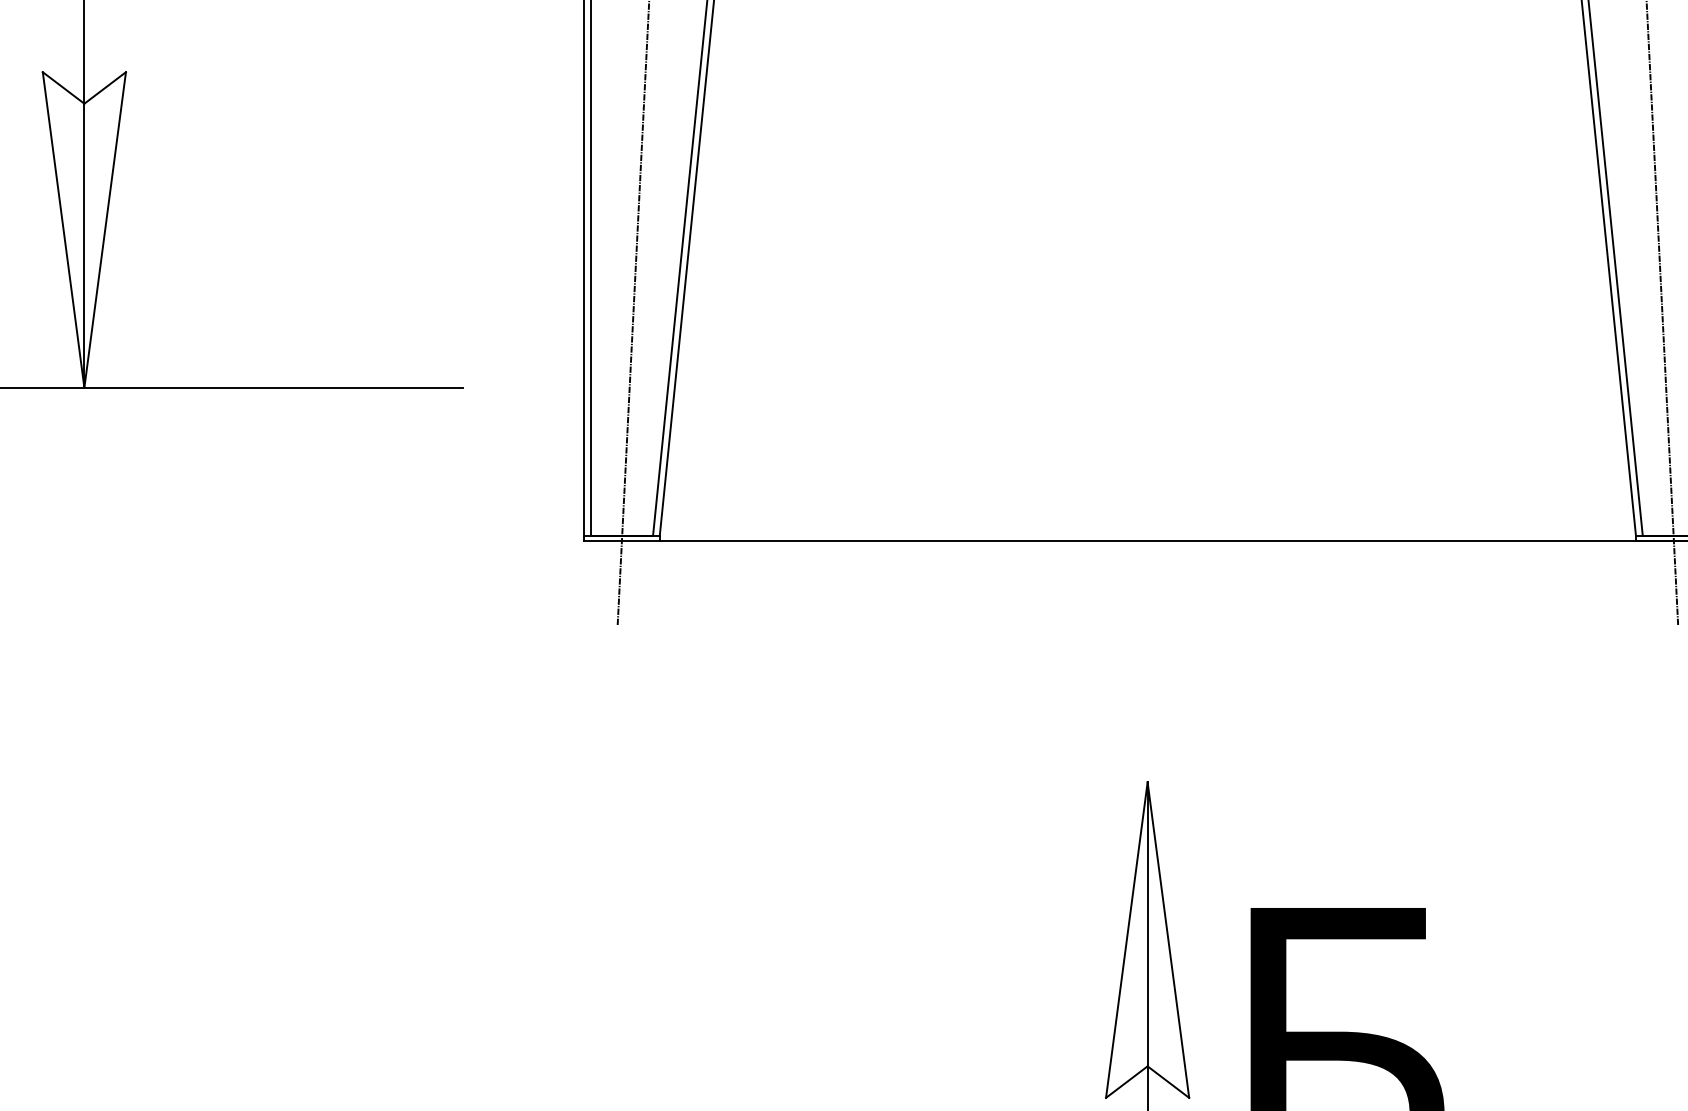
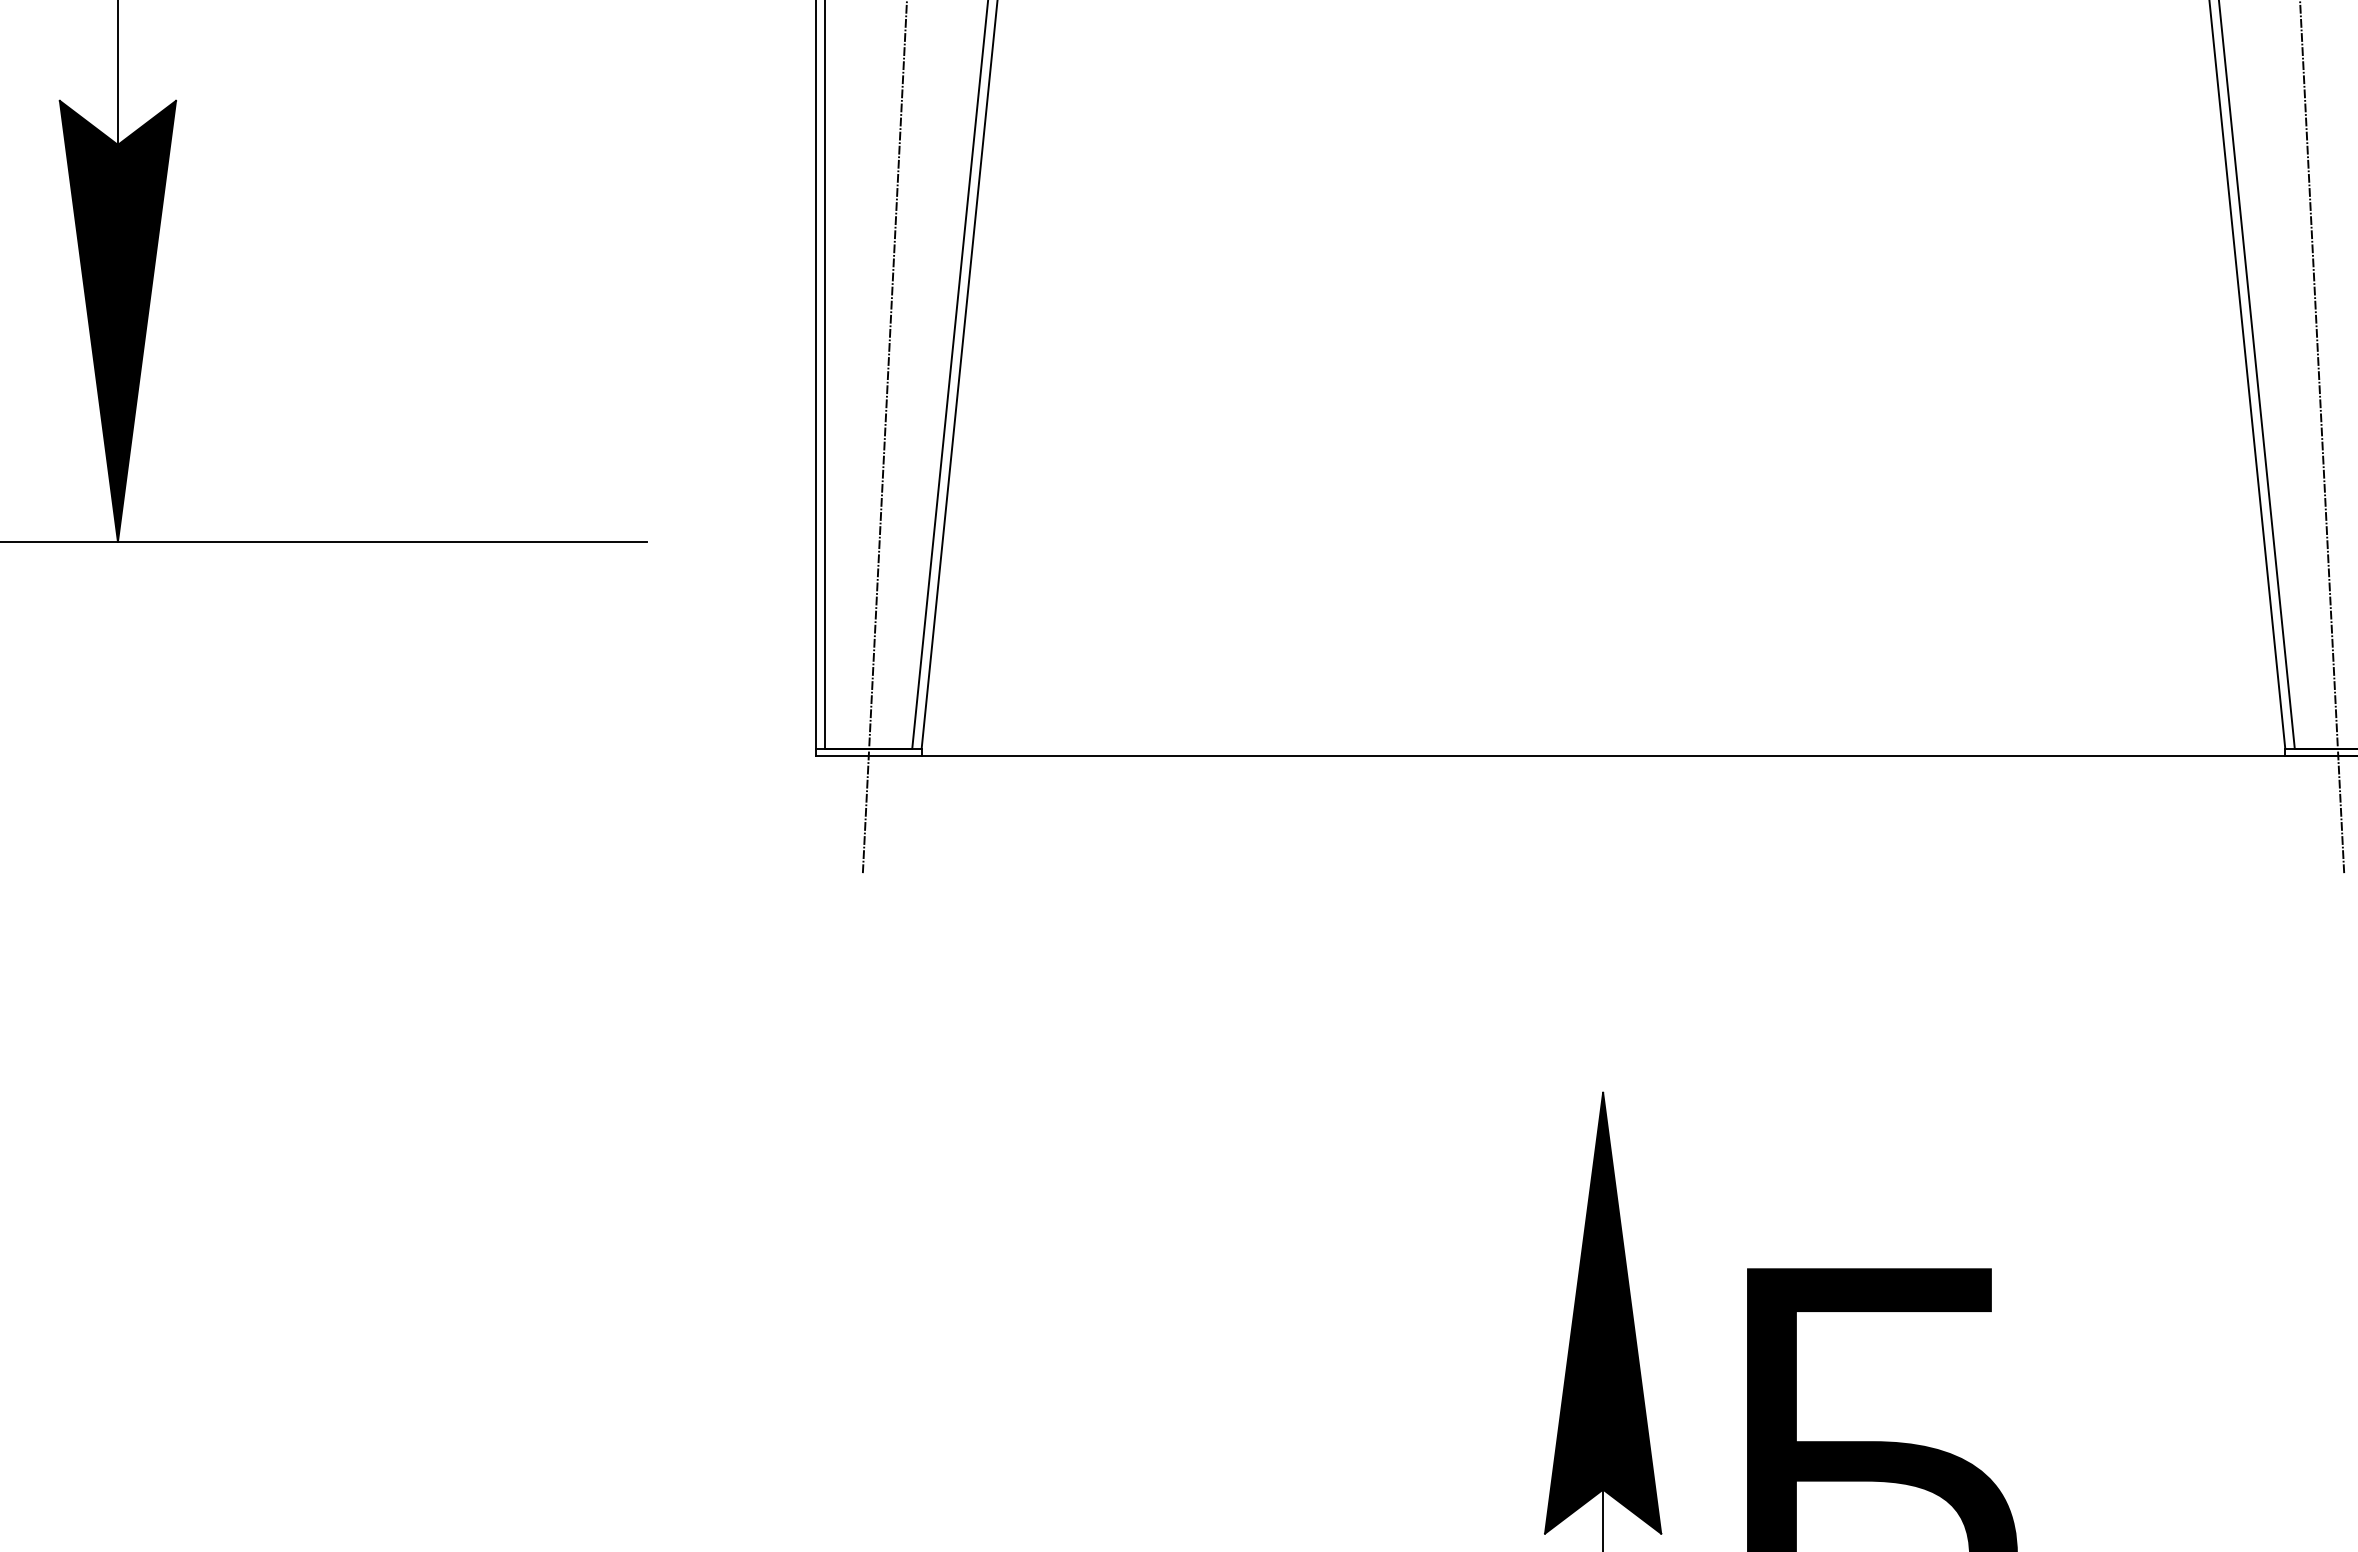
fill: (84, 229) -> (117, 320), added
fill: (1147, 939) -> (1603, 1312), added

